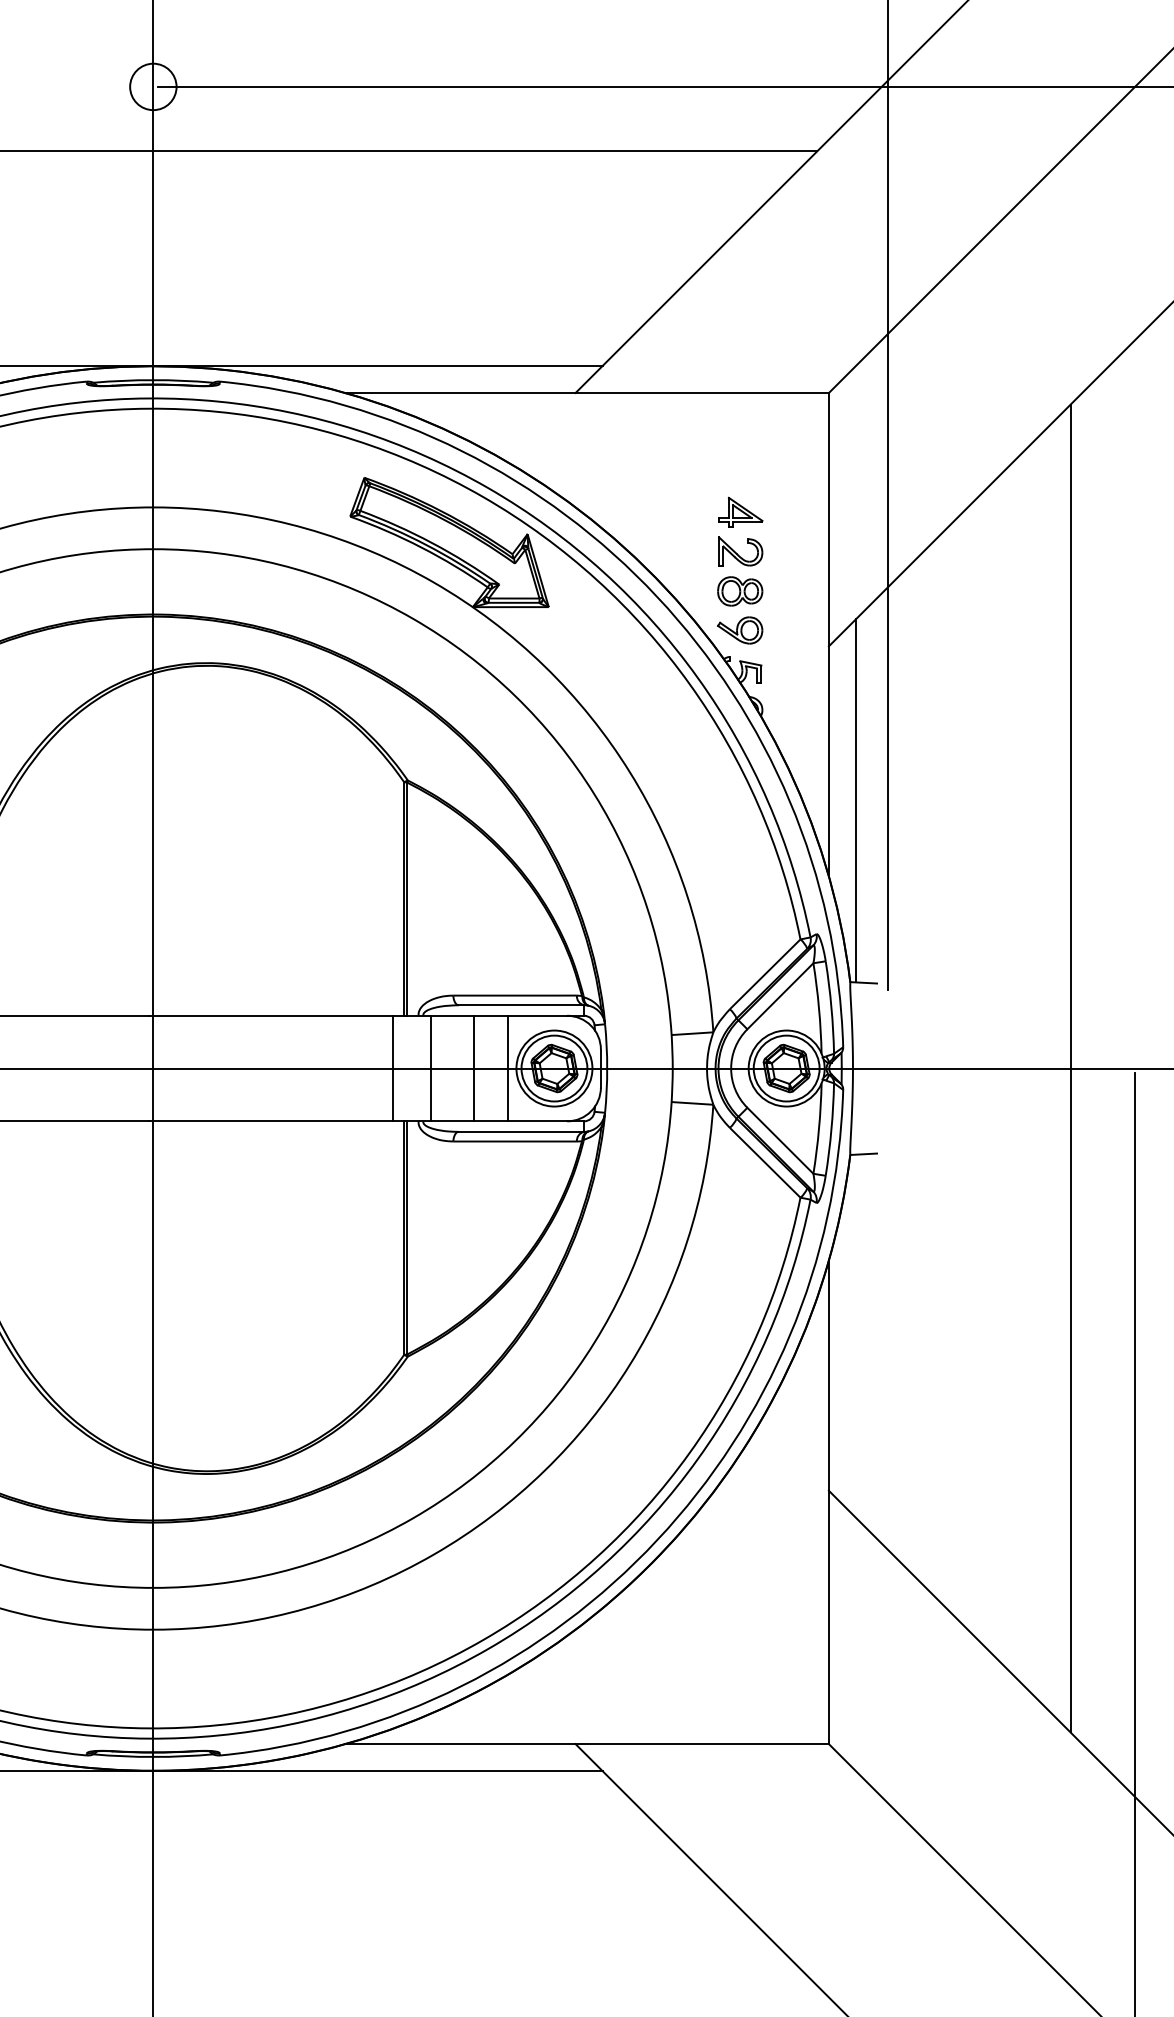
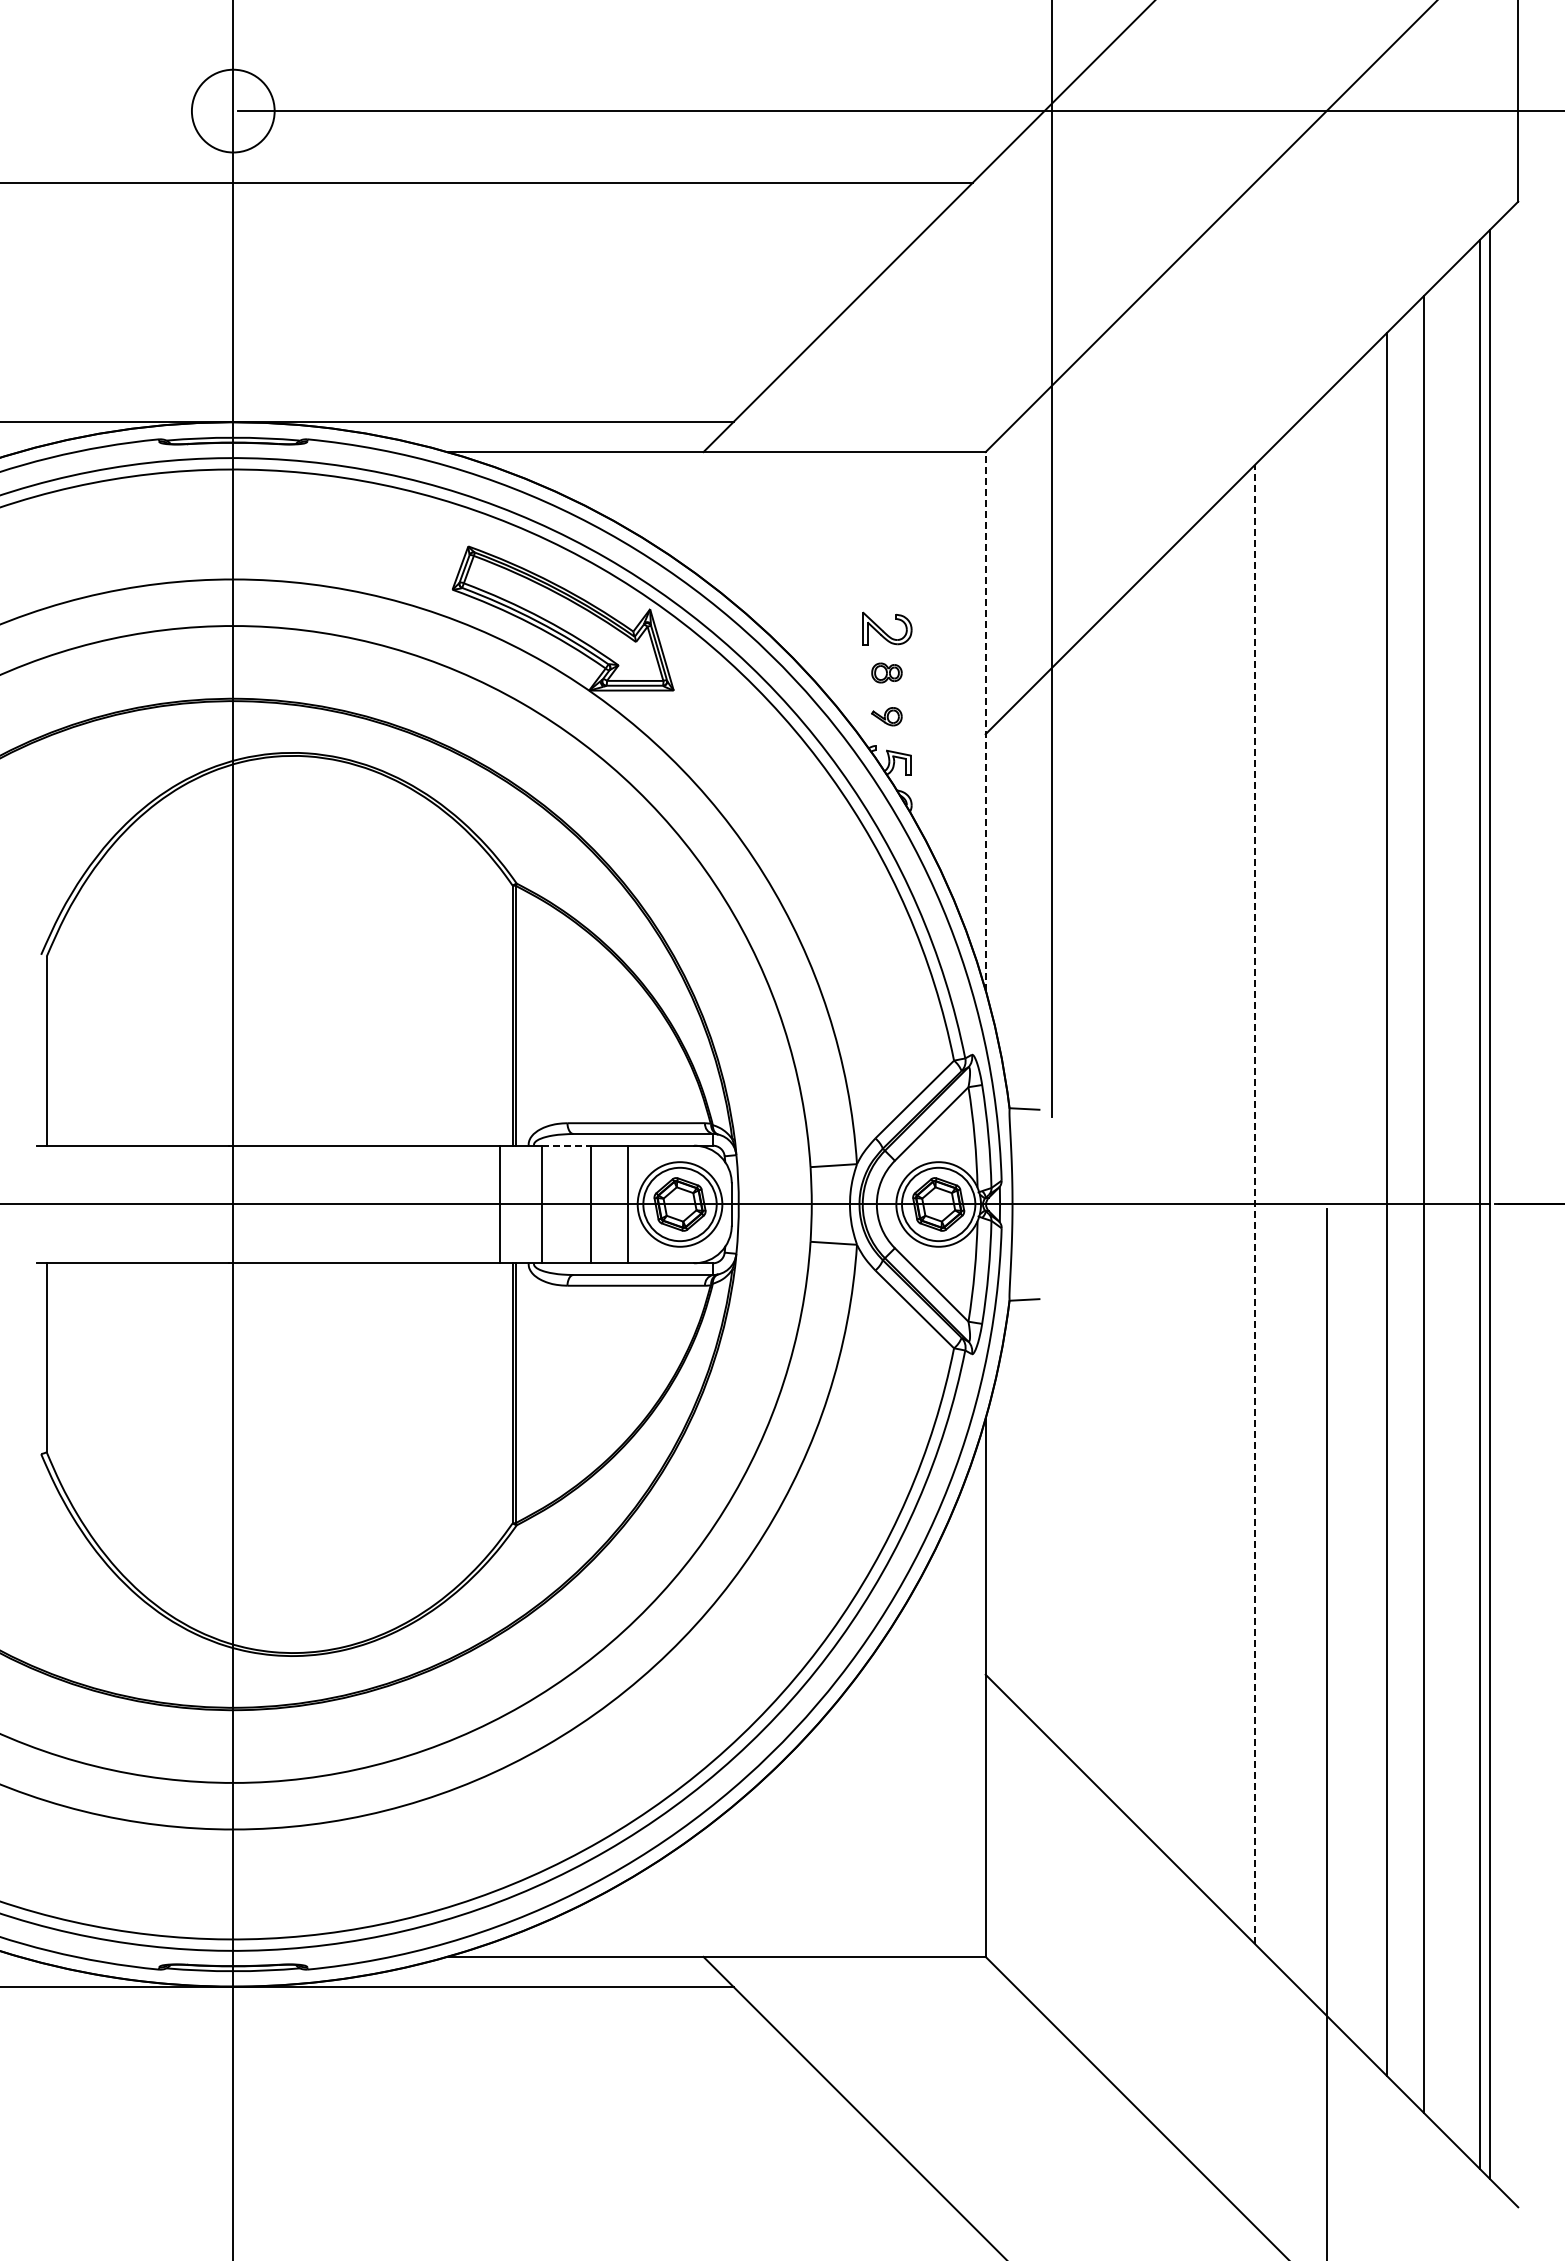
circle: (153, 86) -> (233, 110), size x1.6
part: (740, 511) -> (887, 584), removed
part: (739, 590) -> (886, 672), size x0.6
part: (739, 630) -> (886, 716), size x0.6
line: (828, 634) -> (985, 720), solid -> dashed
line: (856, 800) -> (1016, 905), removed
line: (453, 1015) -> (567, 1145), solid -> dashed
line: (1070, 1067) -> (1254, 1203), solid -> dashed

